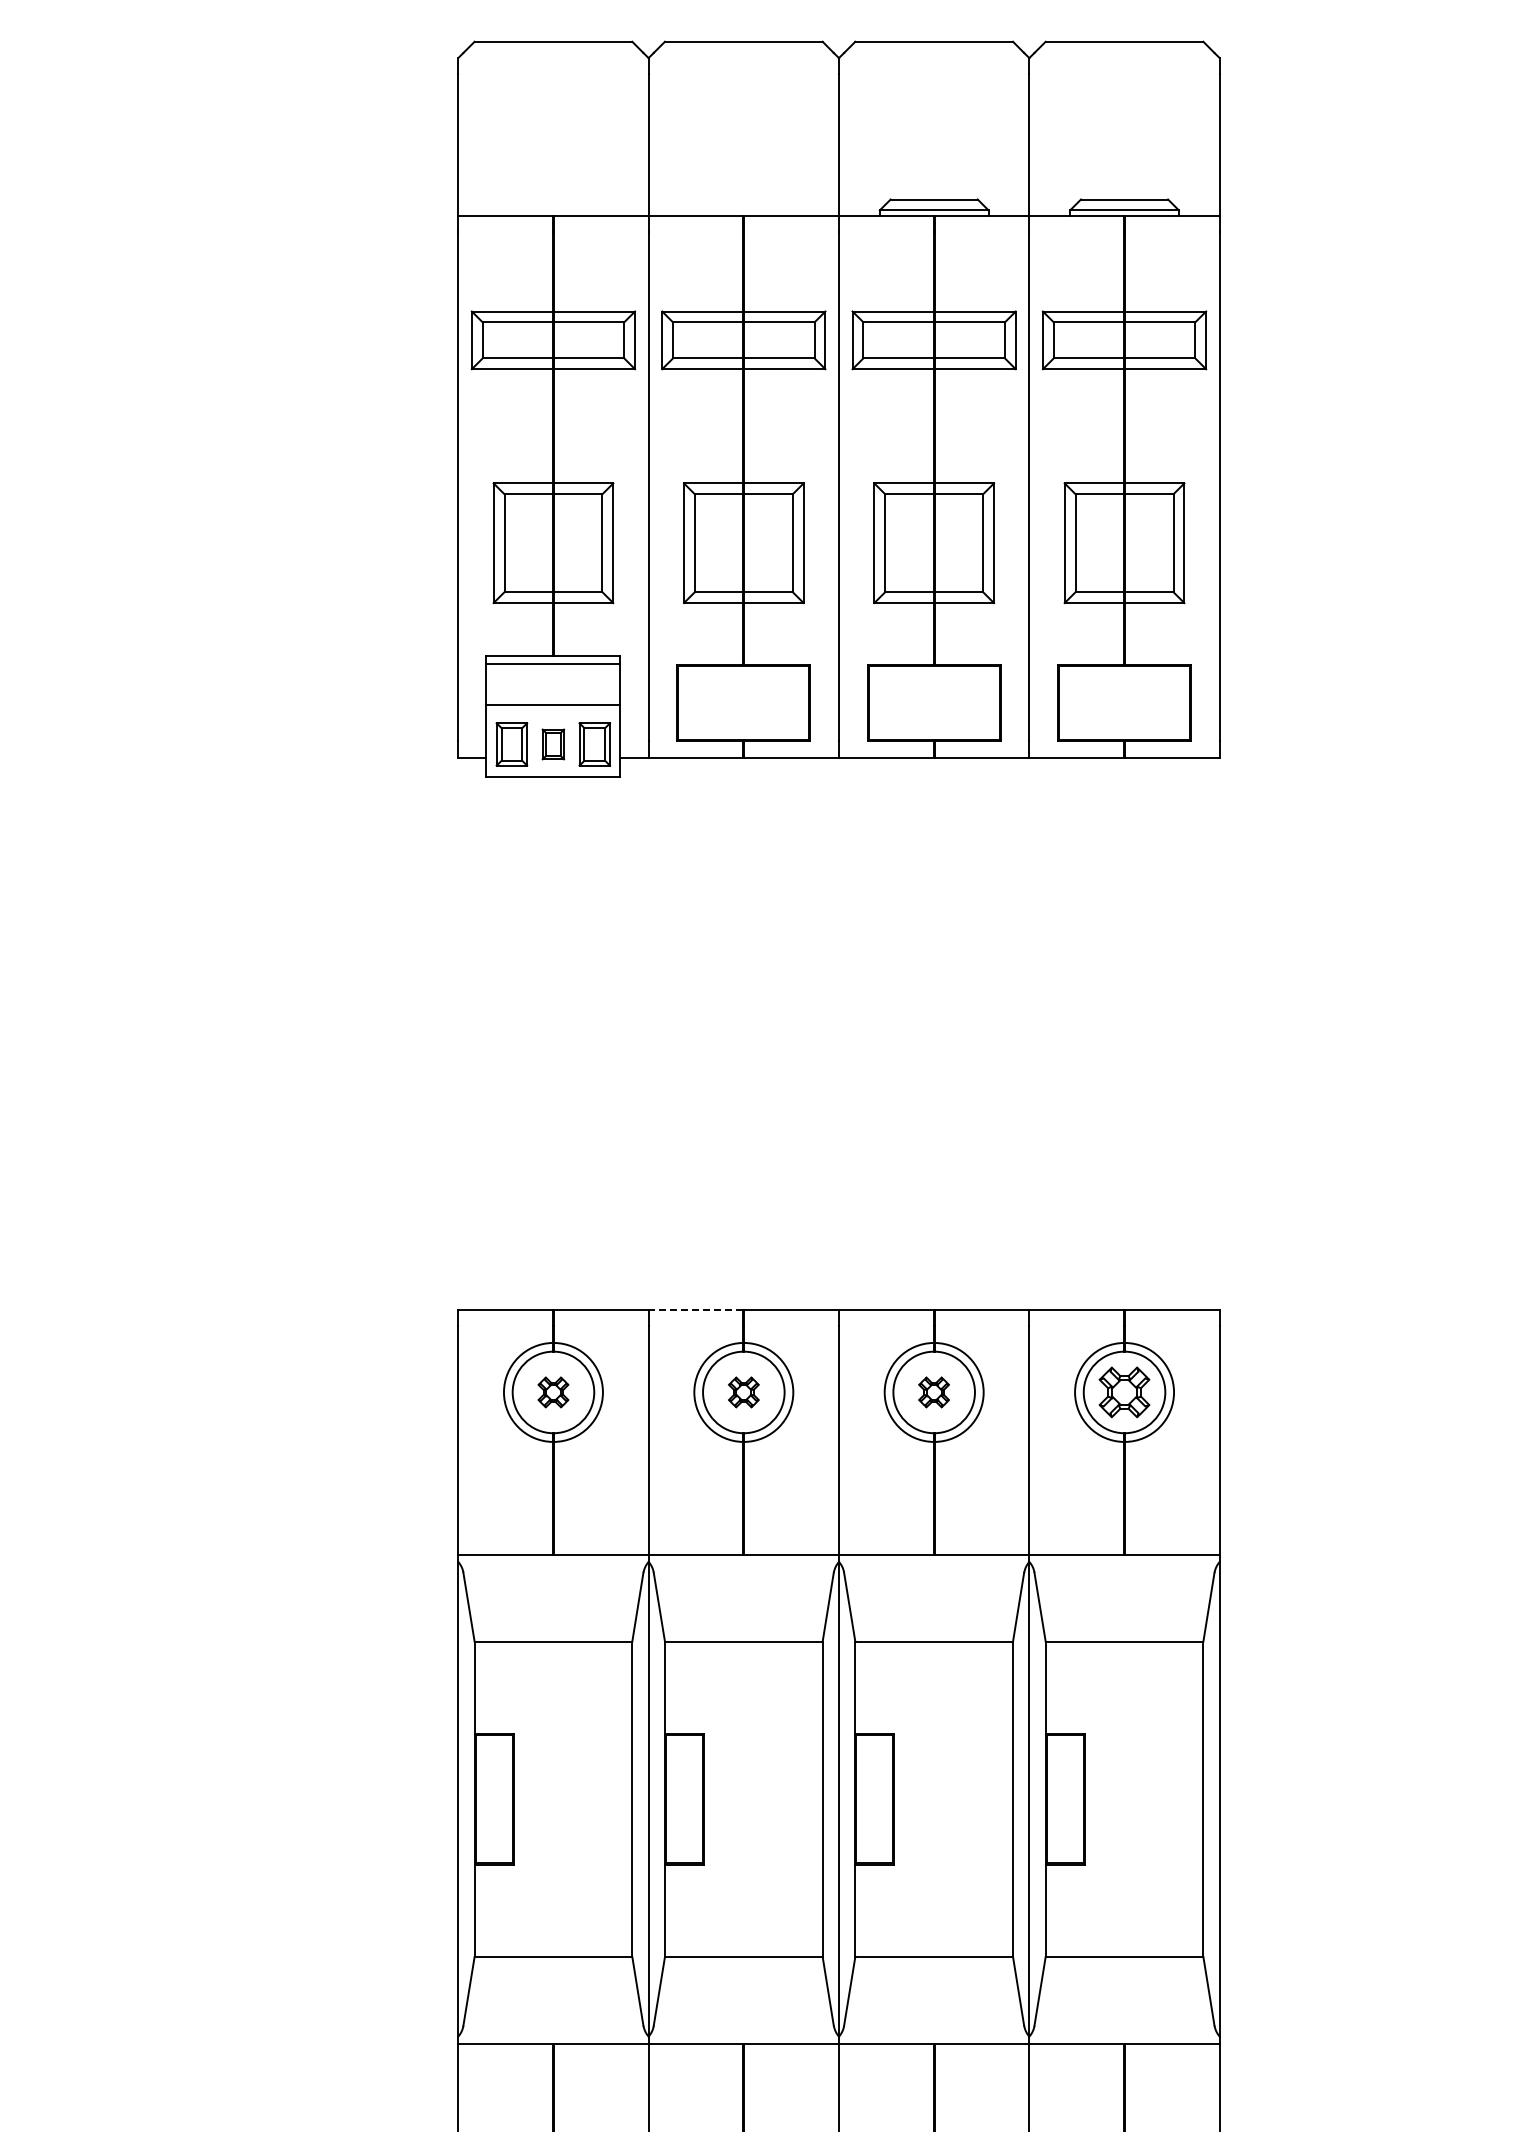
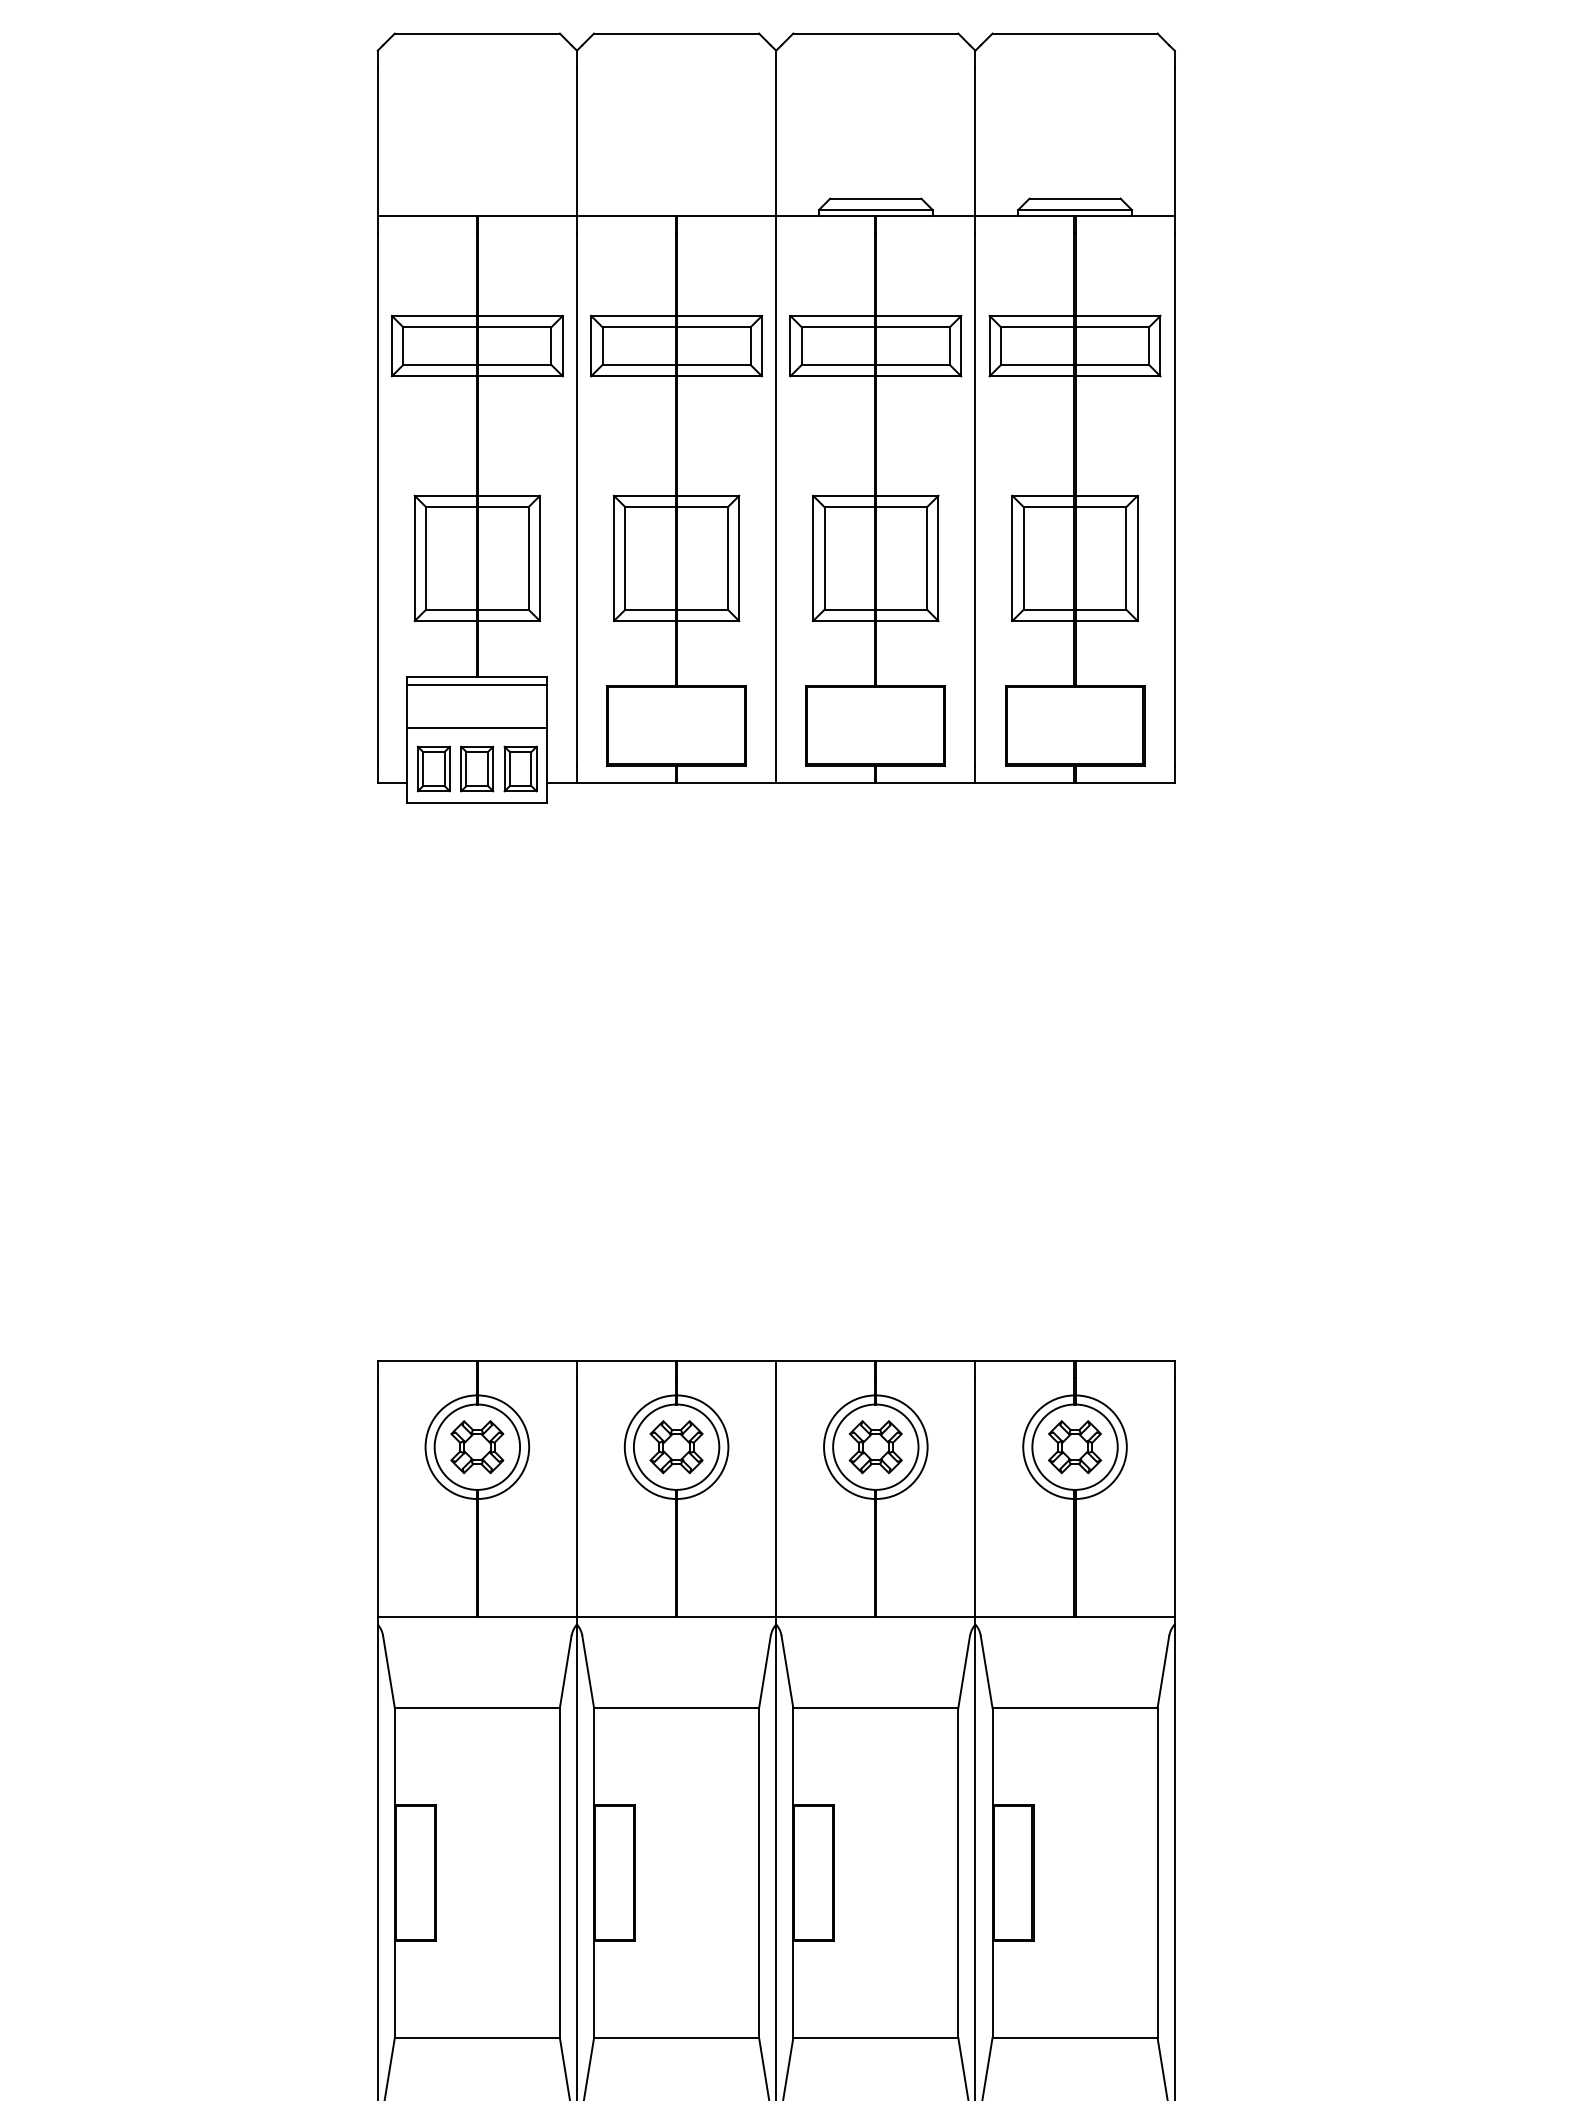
part: (553, 744) -> (477, 769), size x1.43
line: (695, 1309) -> (626, 1360), dashed -> solid
part: (553, 1392) -> (477, 1447), size x1.67
part: (743, 1392) -> (676, 1447), size x1.67
part: (933, 1392) -> (875, 1447), size x1.67

